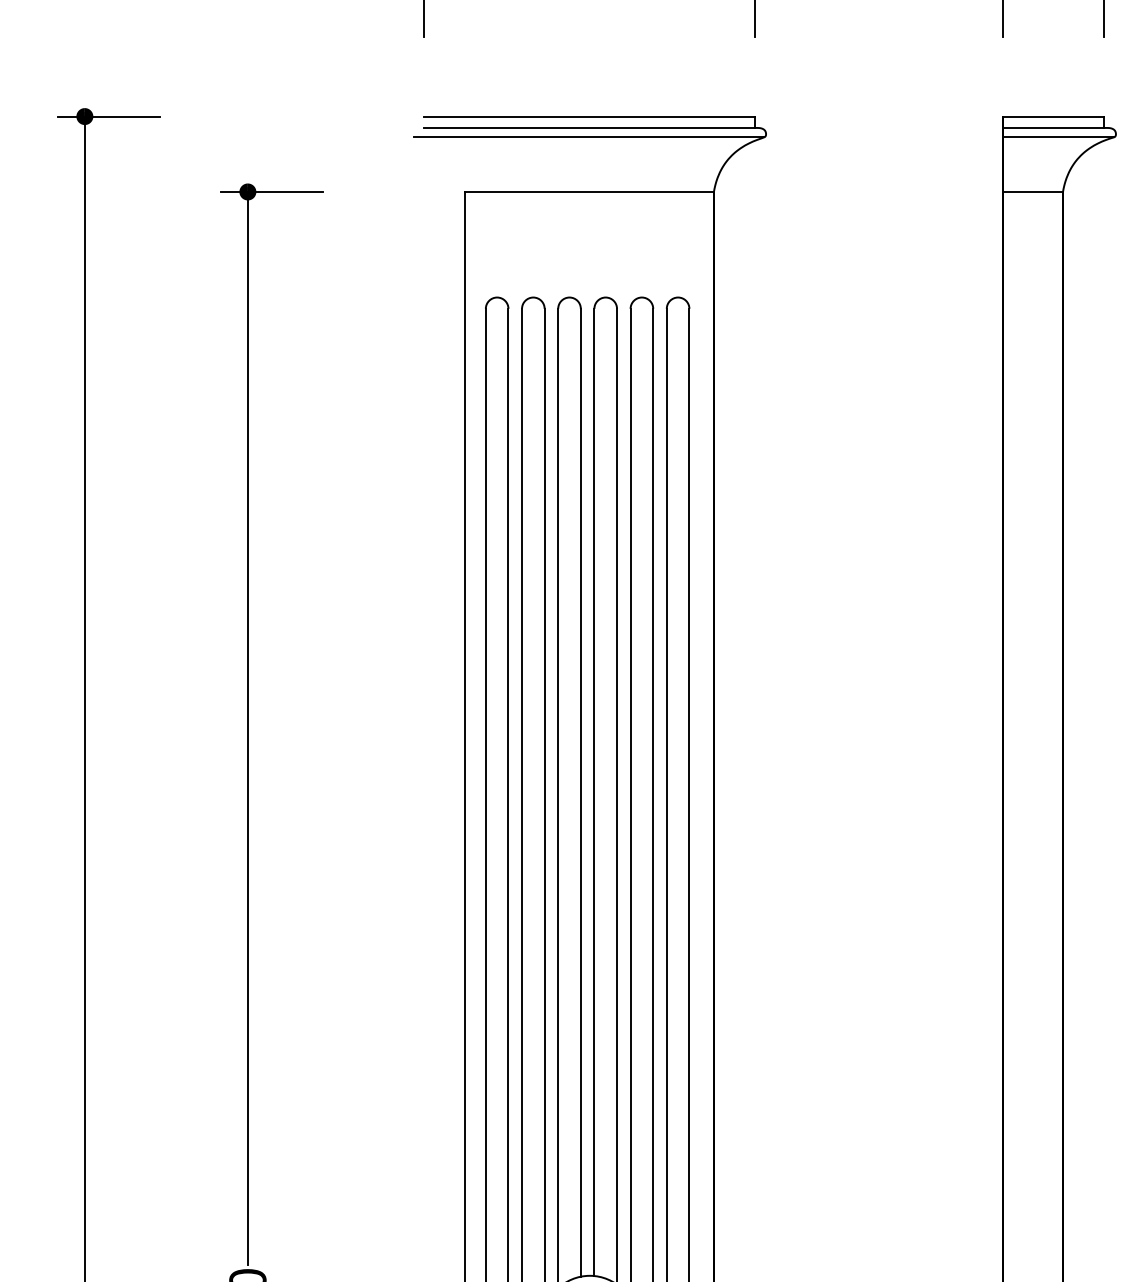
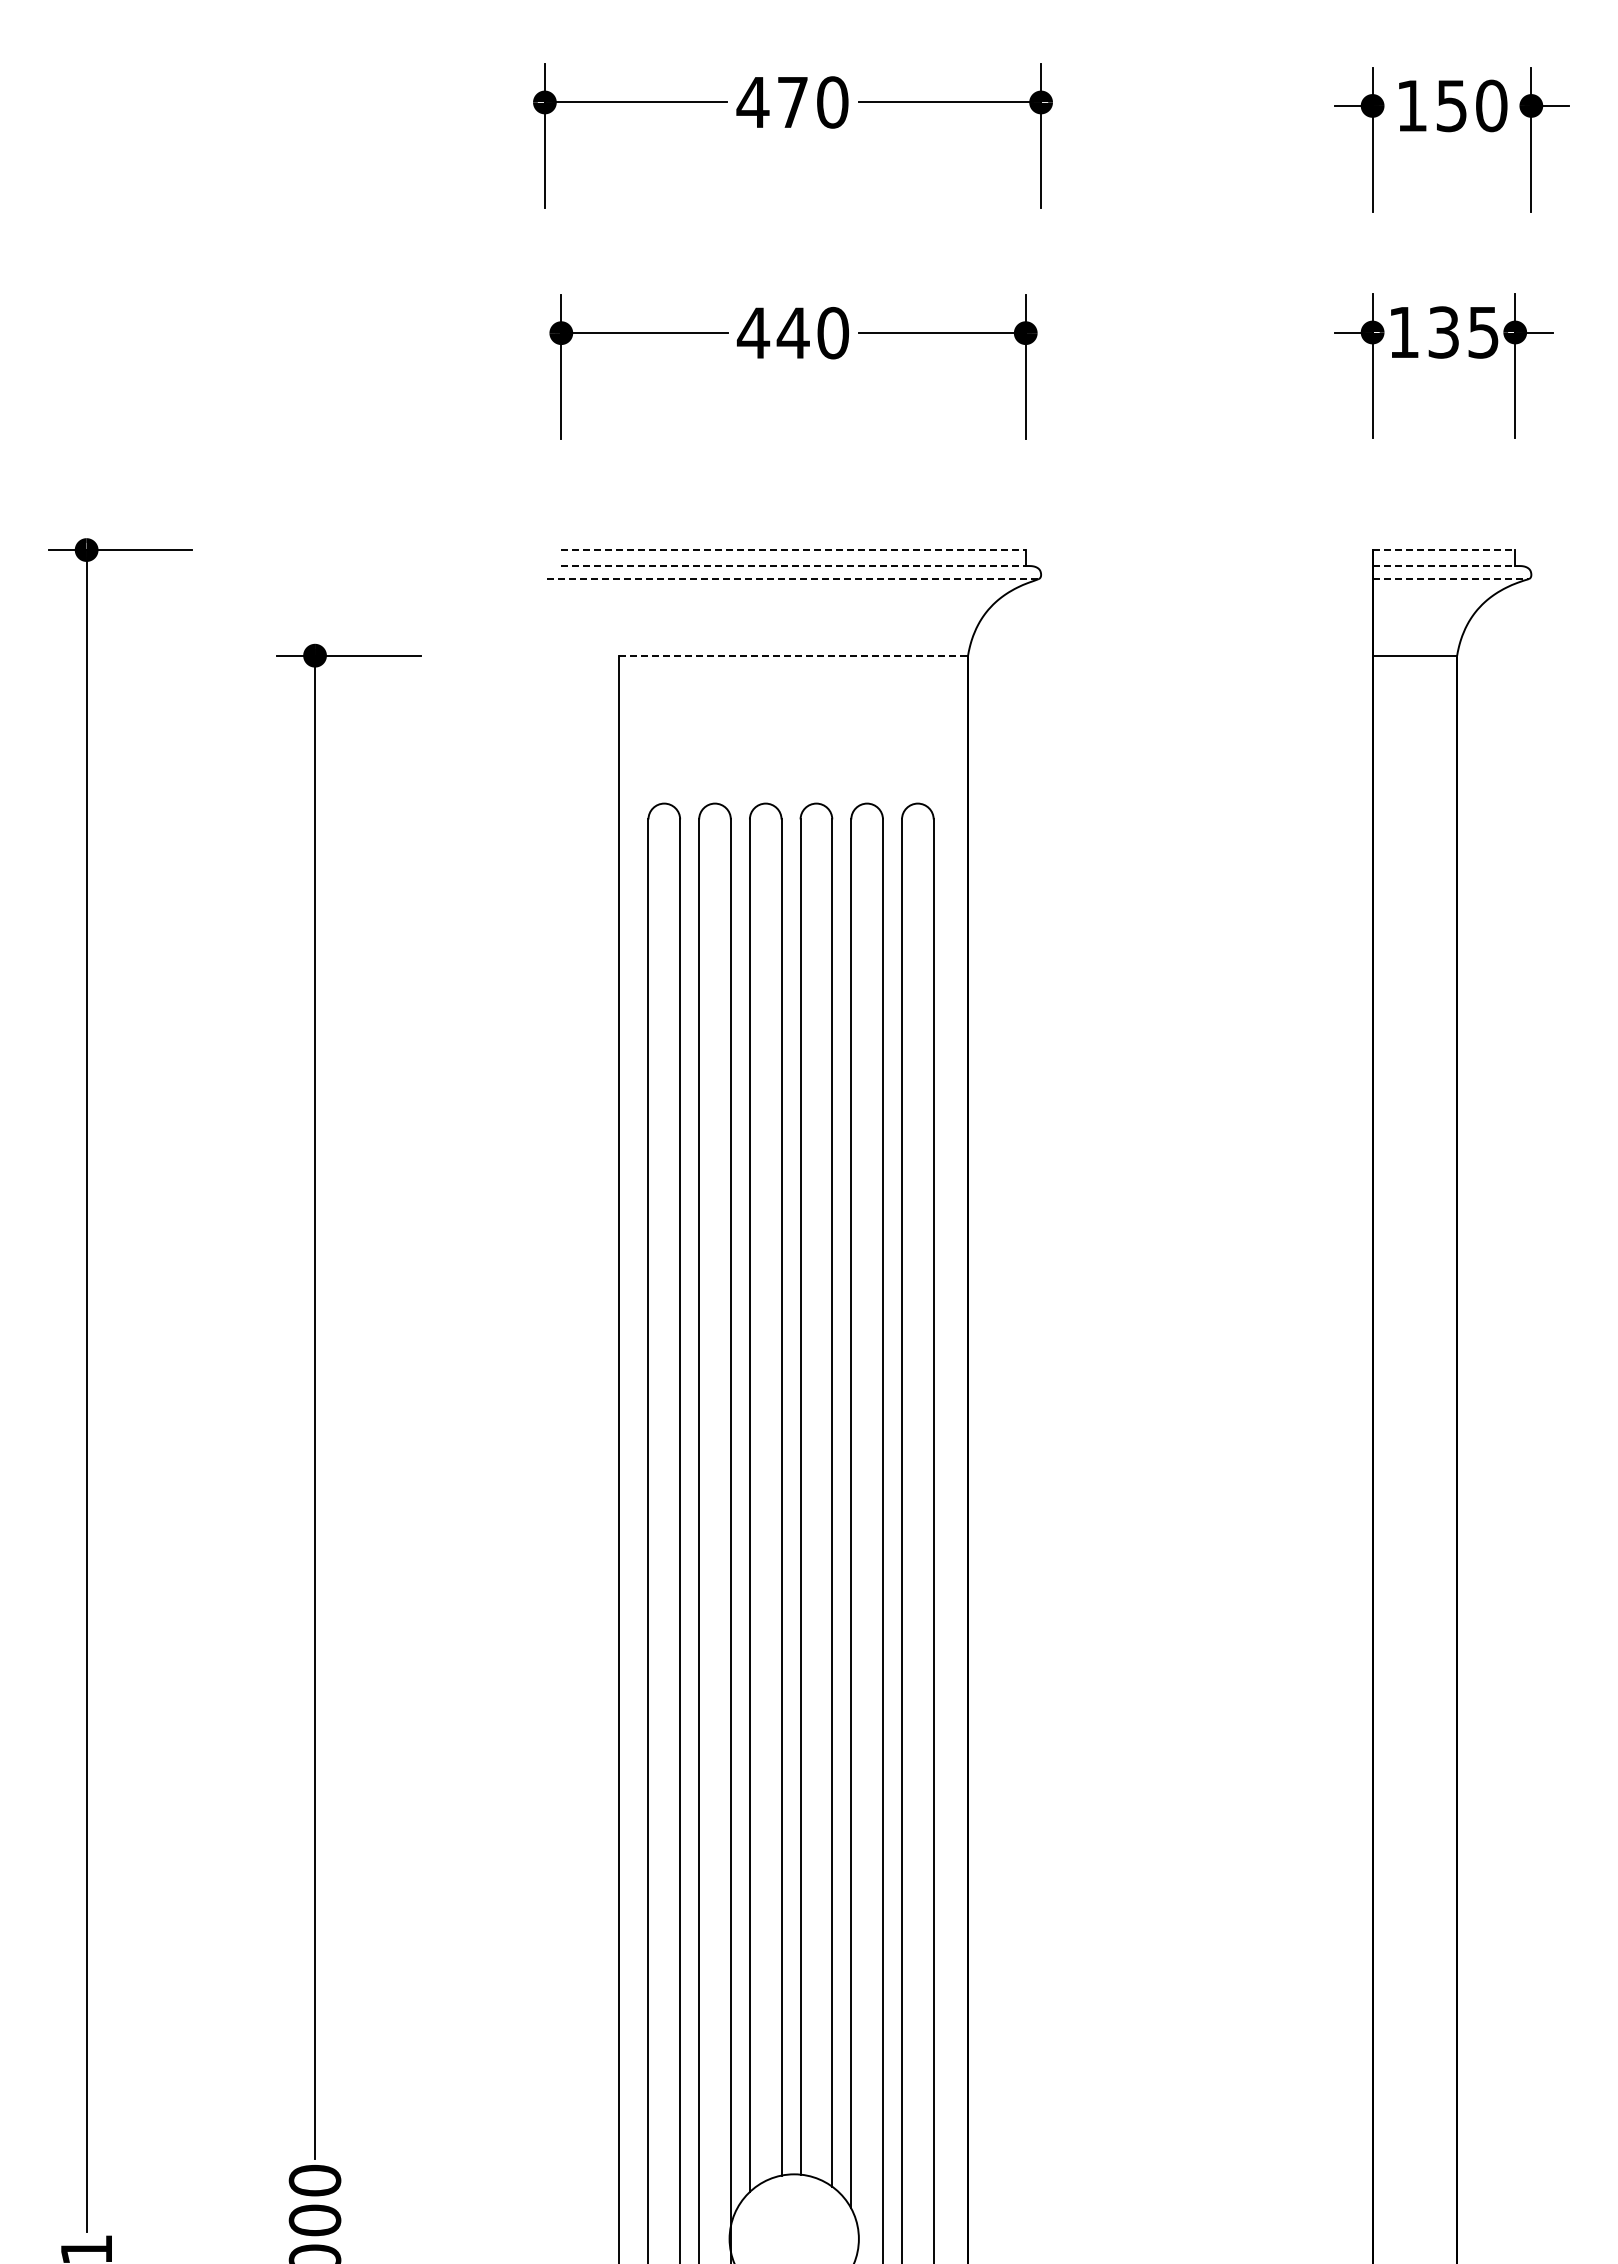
line: (590, 116) -> (794, 550), solid -> dashed
line: (1053, 116) -> (1444, 550), solid -> dashed
line: (589, 127) -> (793, 565), solid -> dashed
line: (1053, 127) -> (1444, 565), solid -> dashed
line: (589, 137) -> (793, 579), solid -> dashed
line: (1058, 137) -> (1451, 579), solid -> dashed
line: (590, 191) -> (794, 655), solid -> dashed

